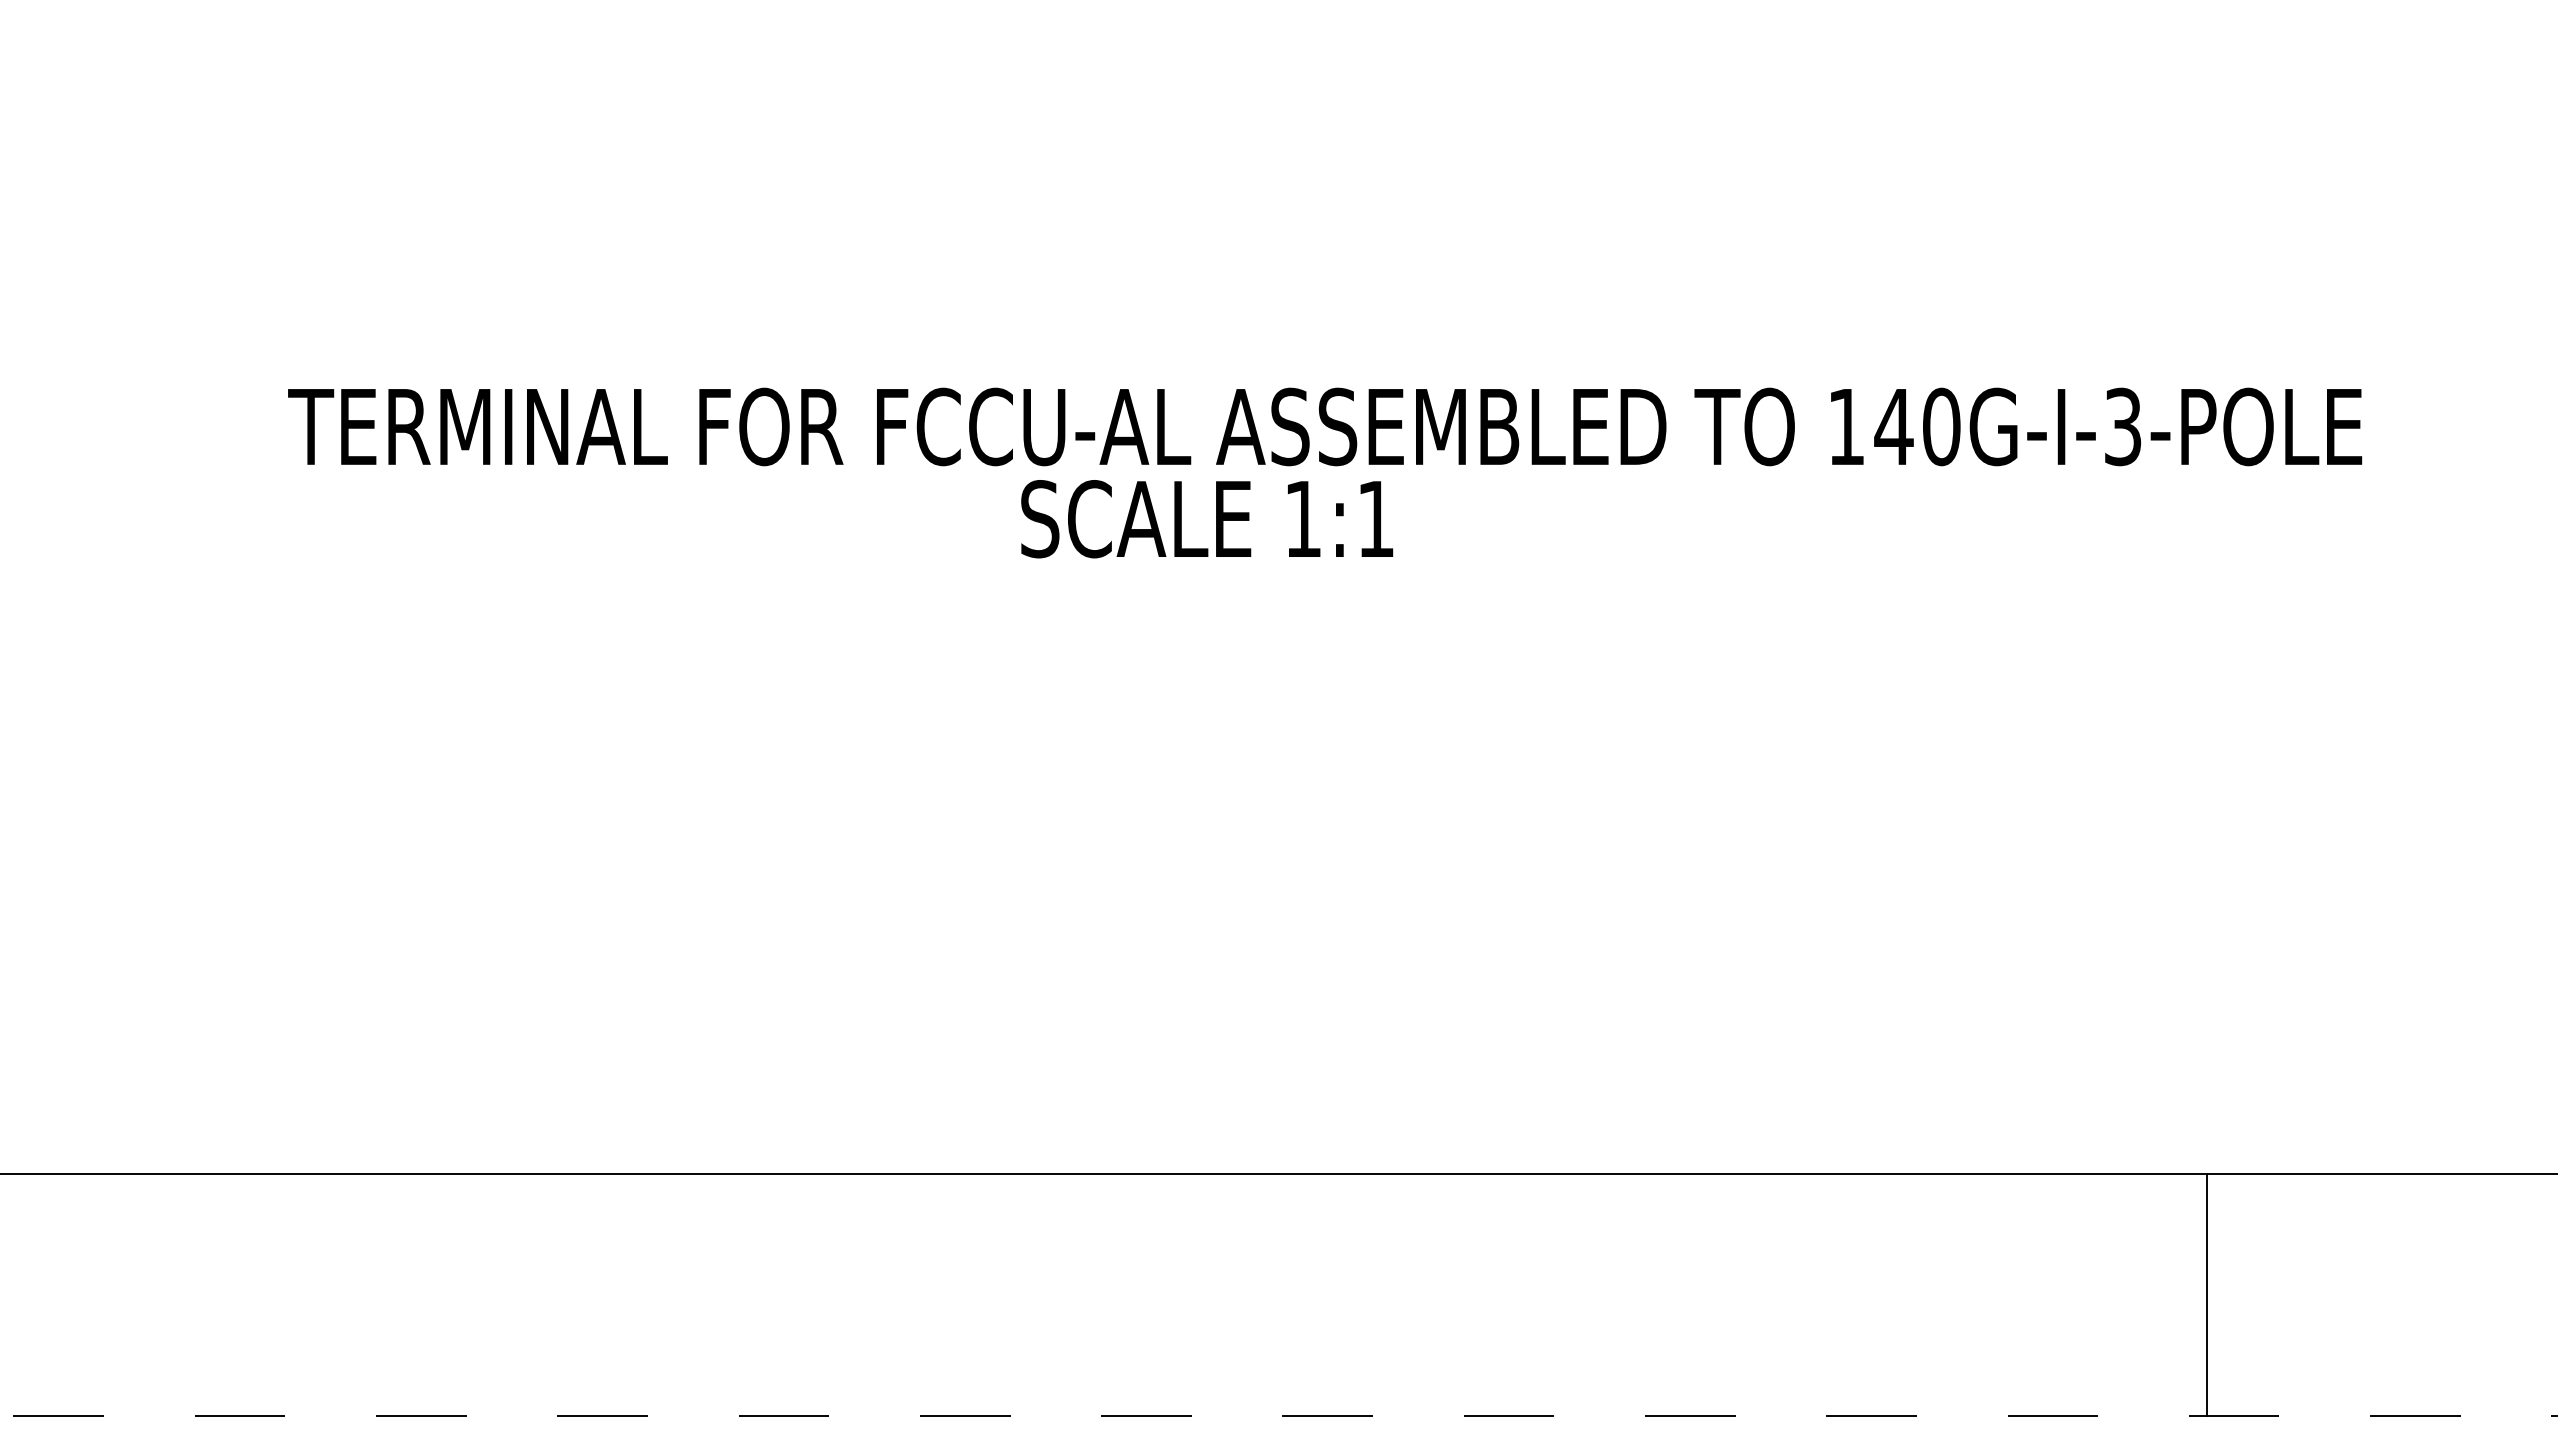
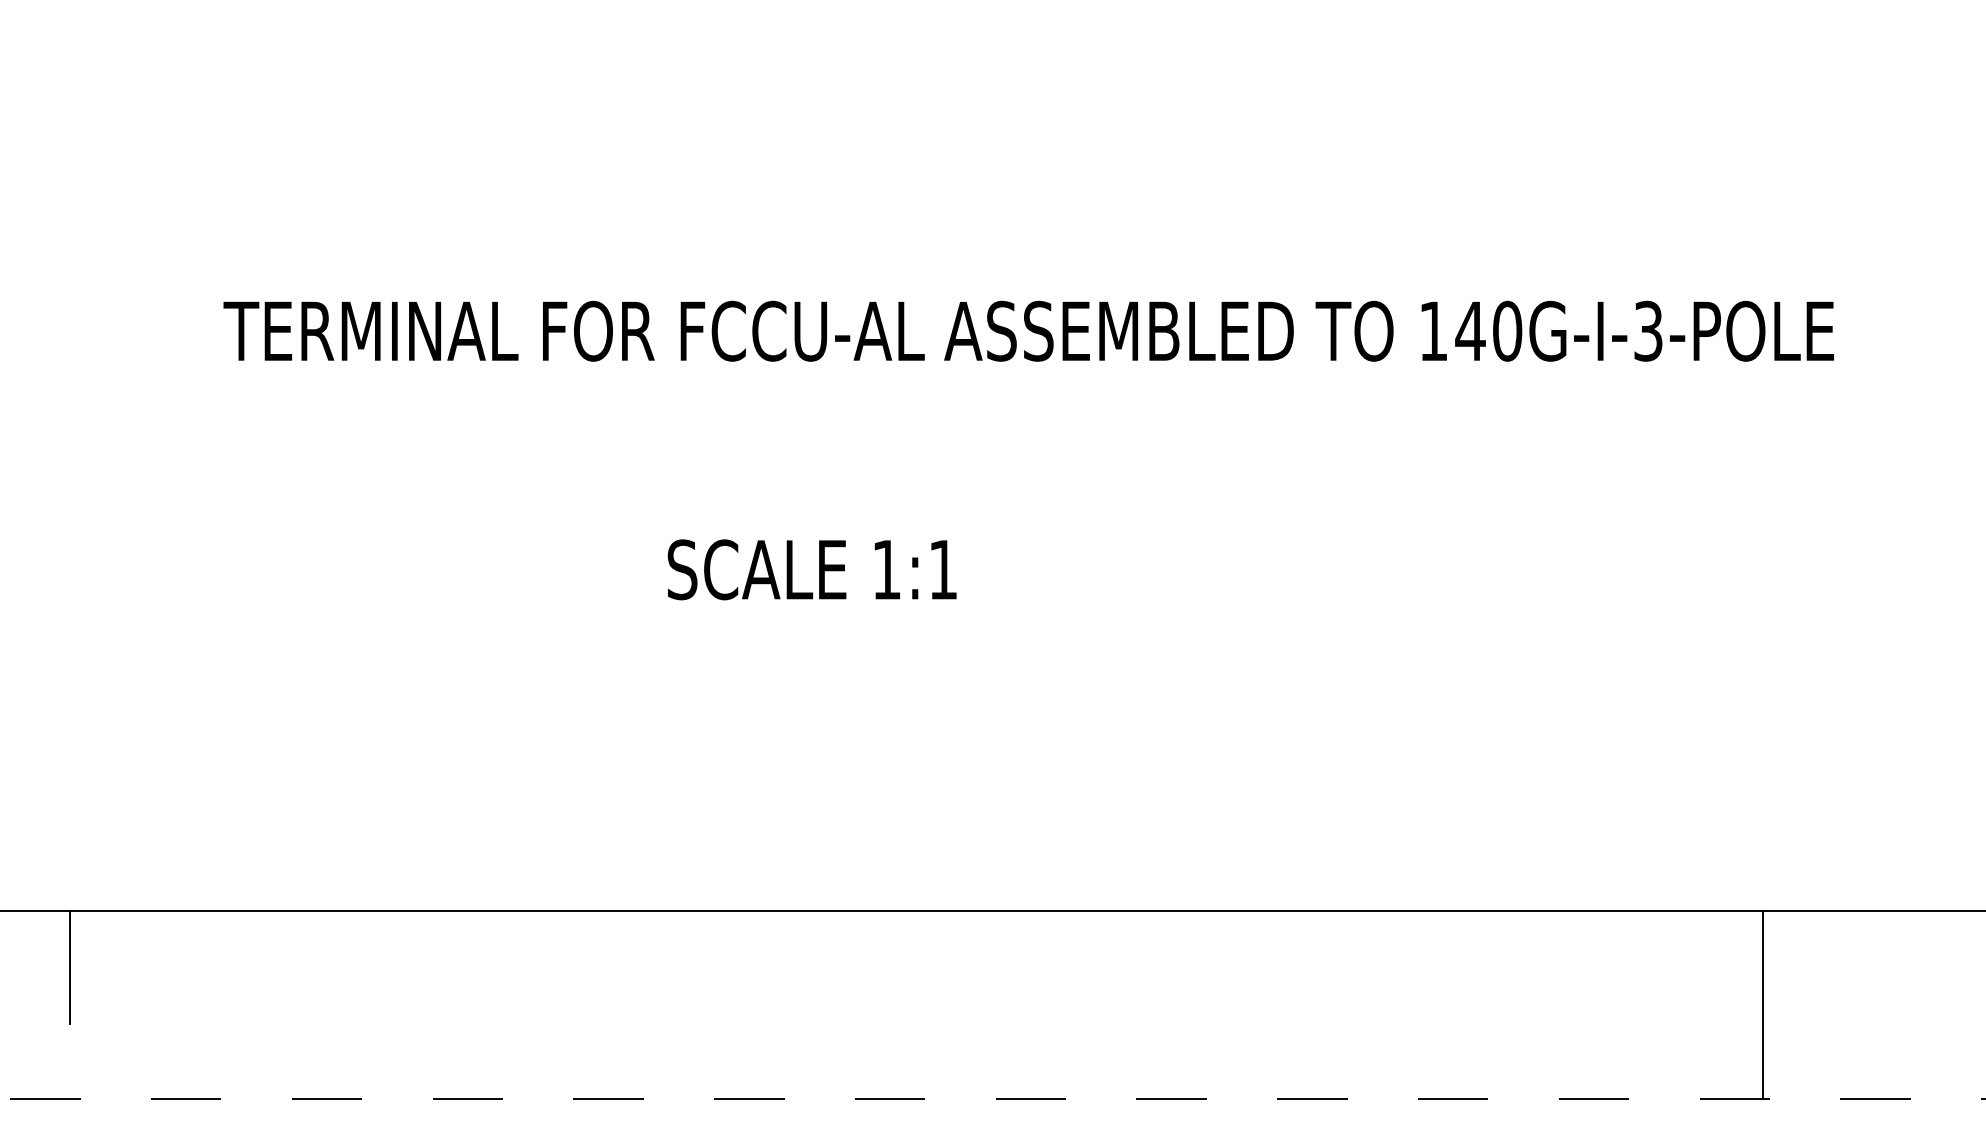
text: (1207, 519) -> (812, 570), moved
line: (90, 1246) -> (70, 967), added
line: (2207, 1294) -> (1763, 1004), moved

